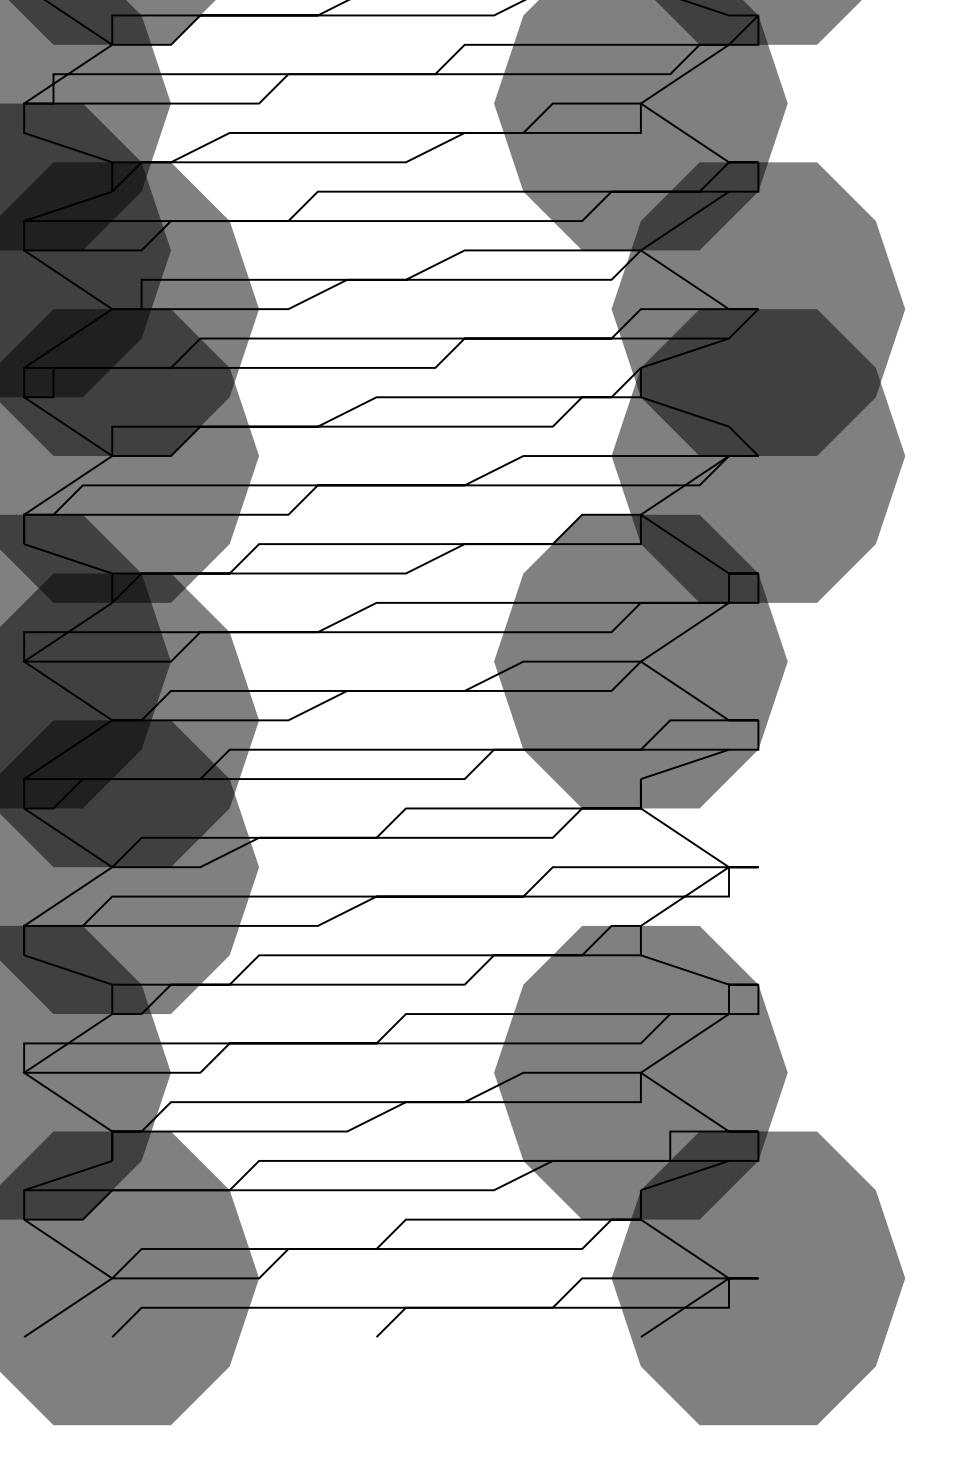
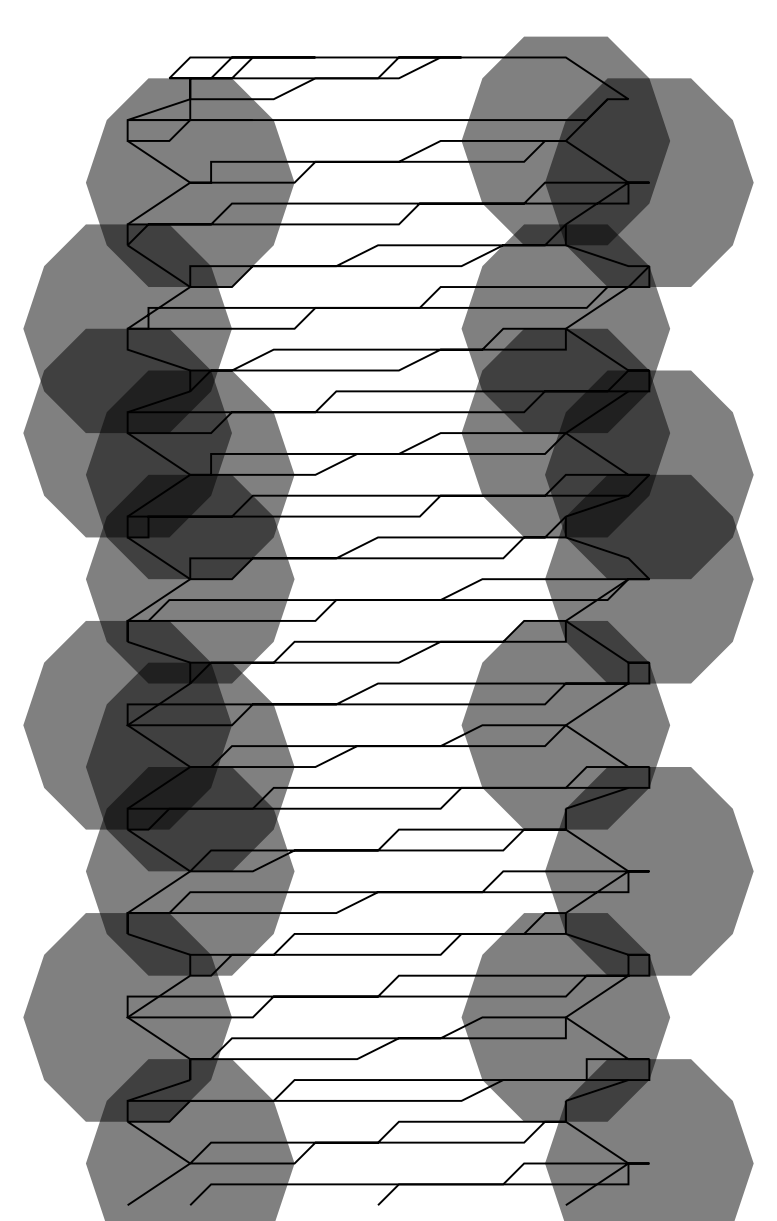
fill: (640, 249) -> (565, 432), added
fill: (758, 867) -> (649, 871), added

